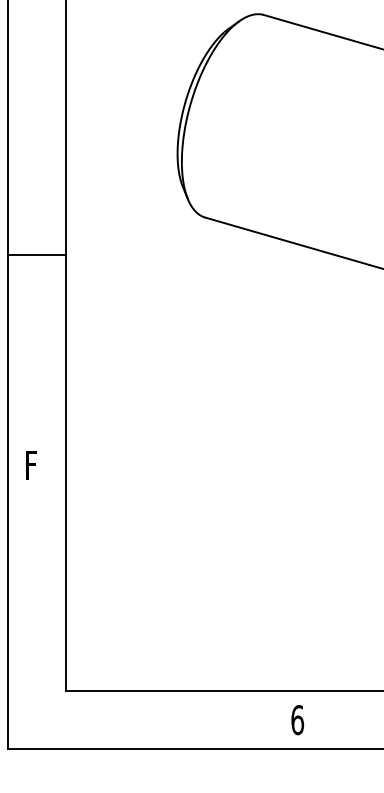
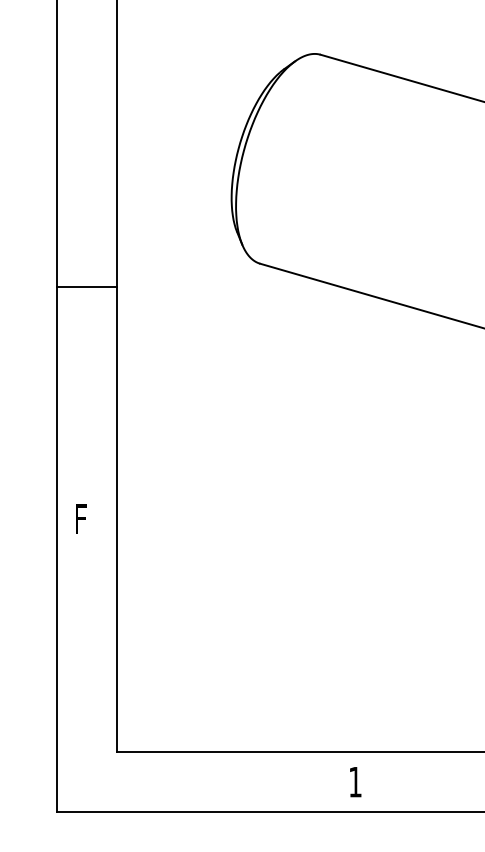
line: (36, 255) -> (86, 286), moved
text: (297, 719) -> (355, 781), 6 -> 1

